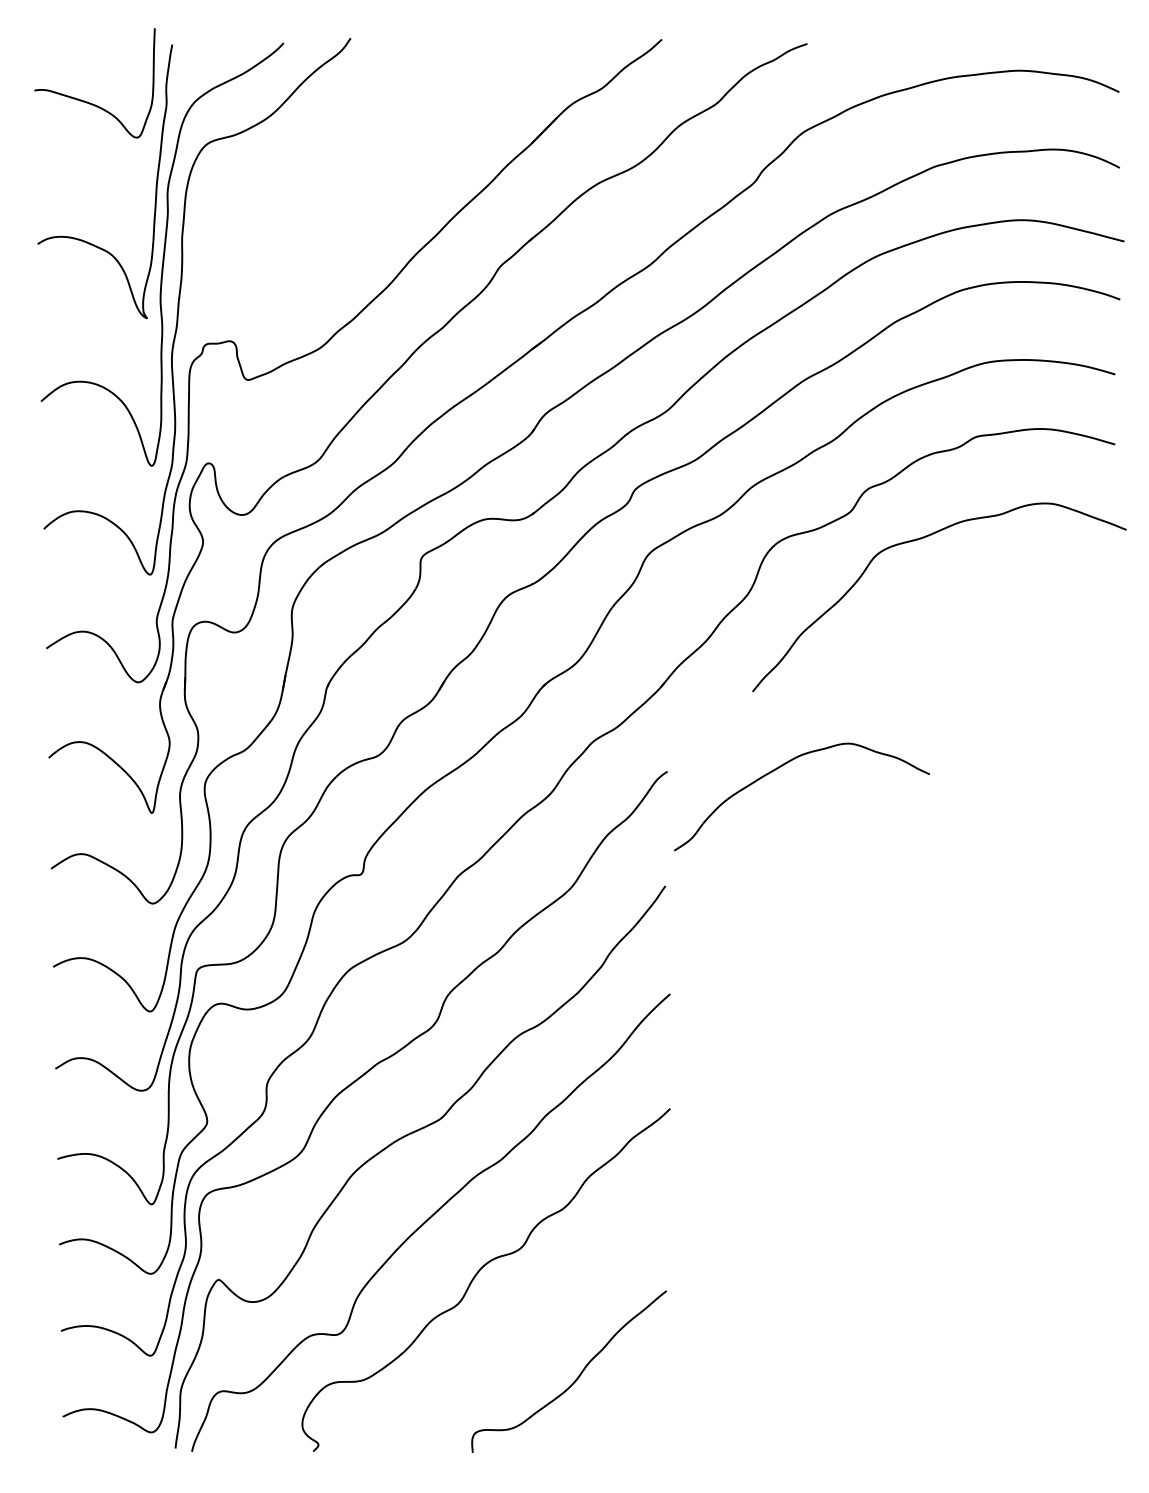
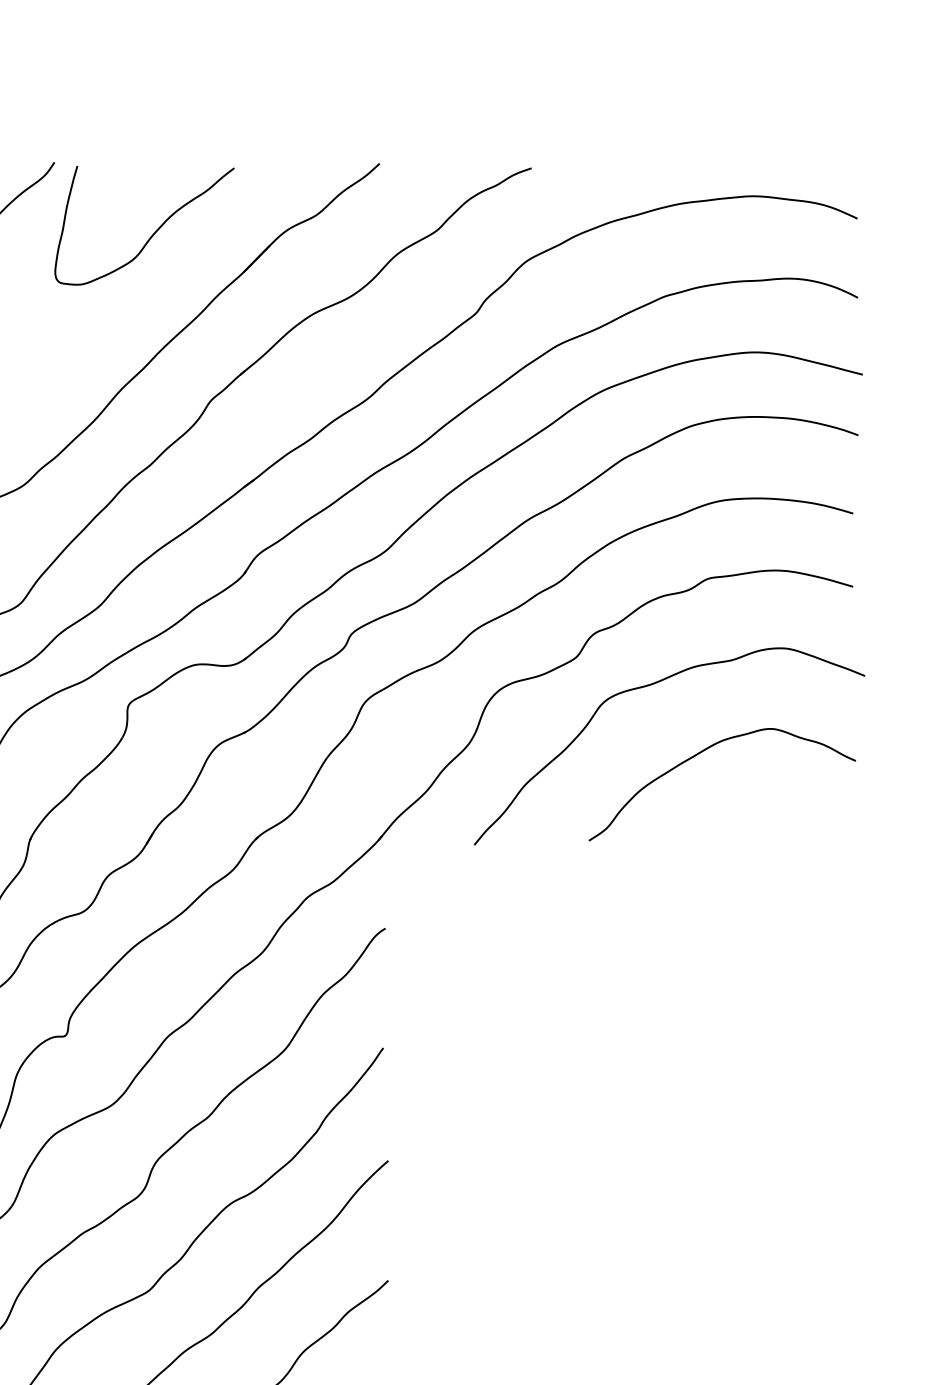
curve: (444, 106) -> (152, 233), added
curve: (784, 765) -> (704, 751), moved

